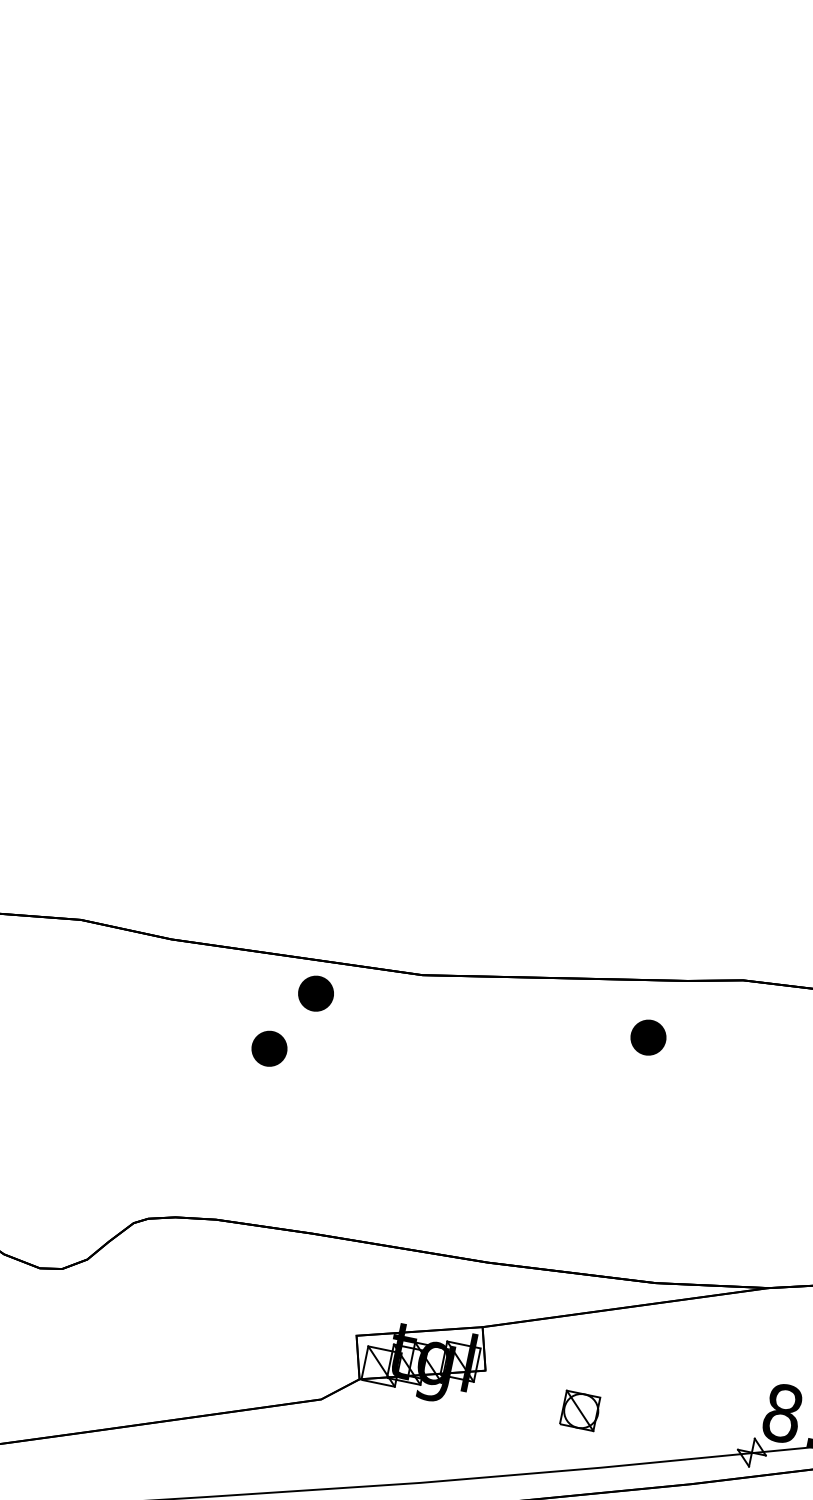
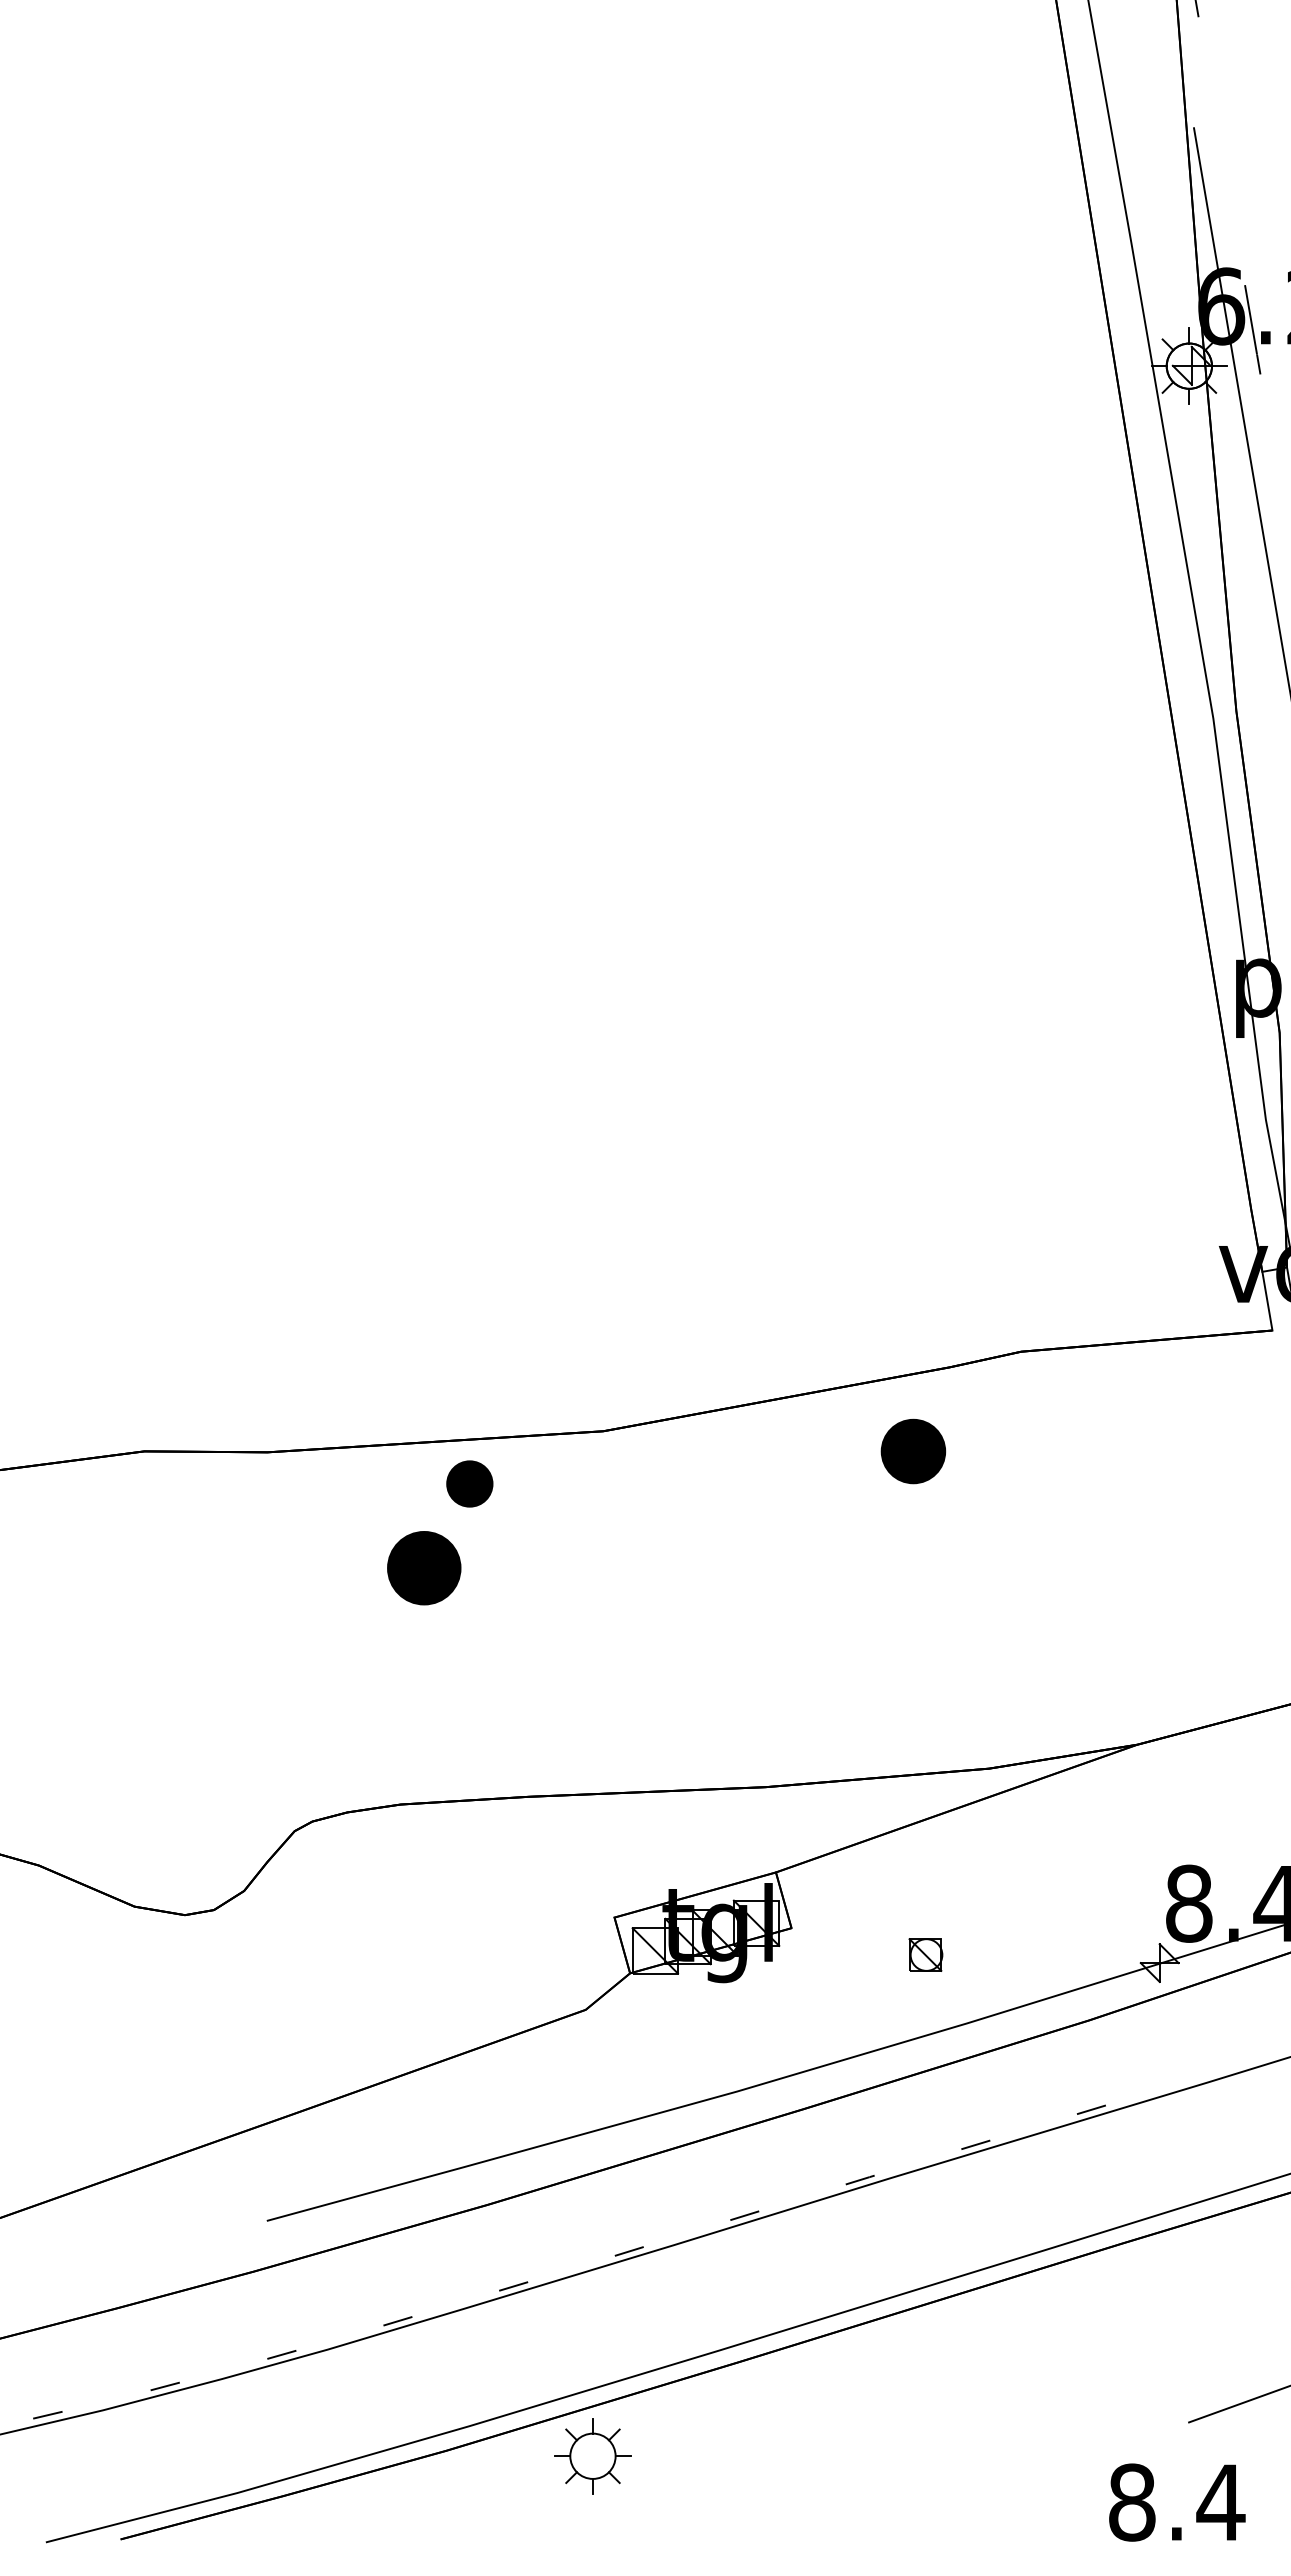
part: (648, 1037) -> (913, 1451), size x1.4
part: (269, 1048) -> (423, 1567), size x1.6
part: (580, 1410) -> (925, 1954), size x0.7

